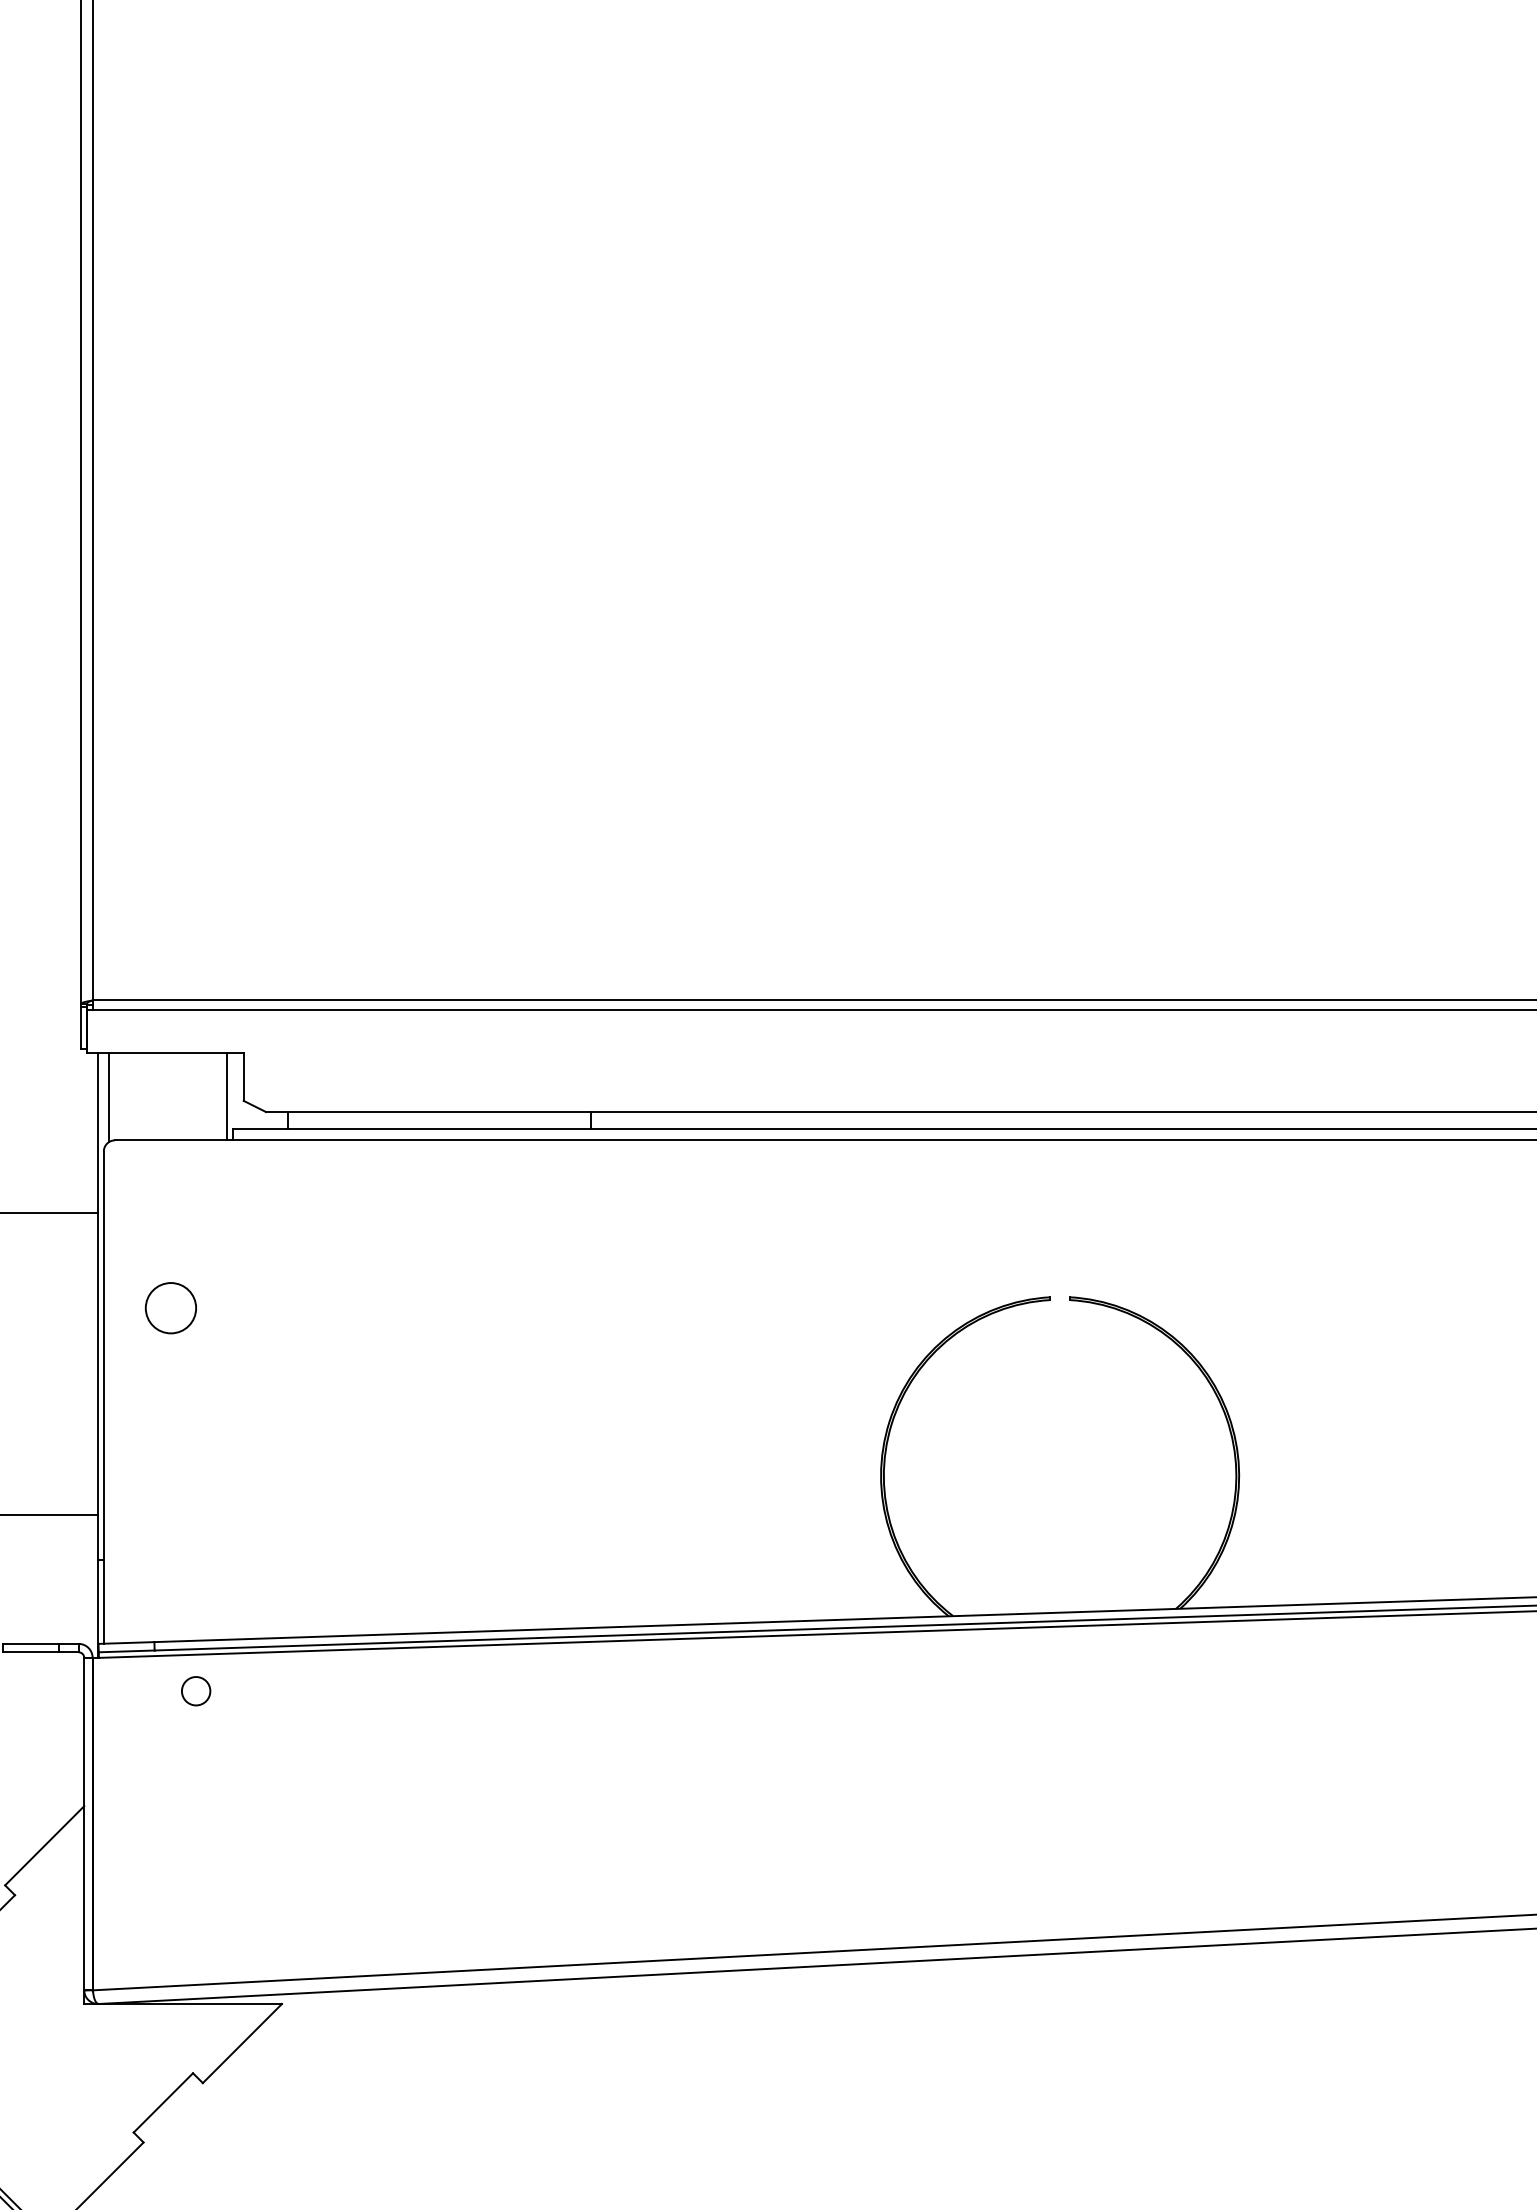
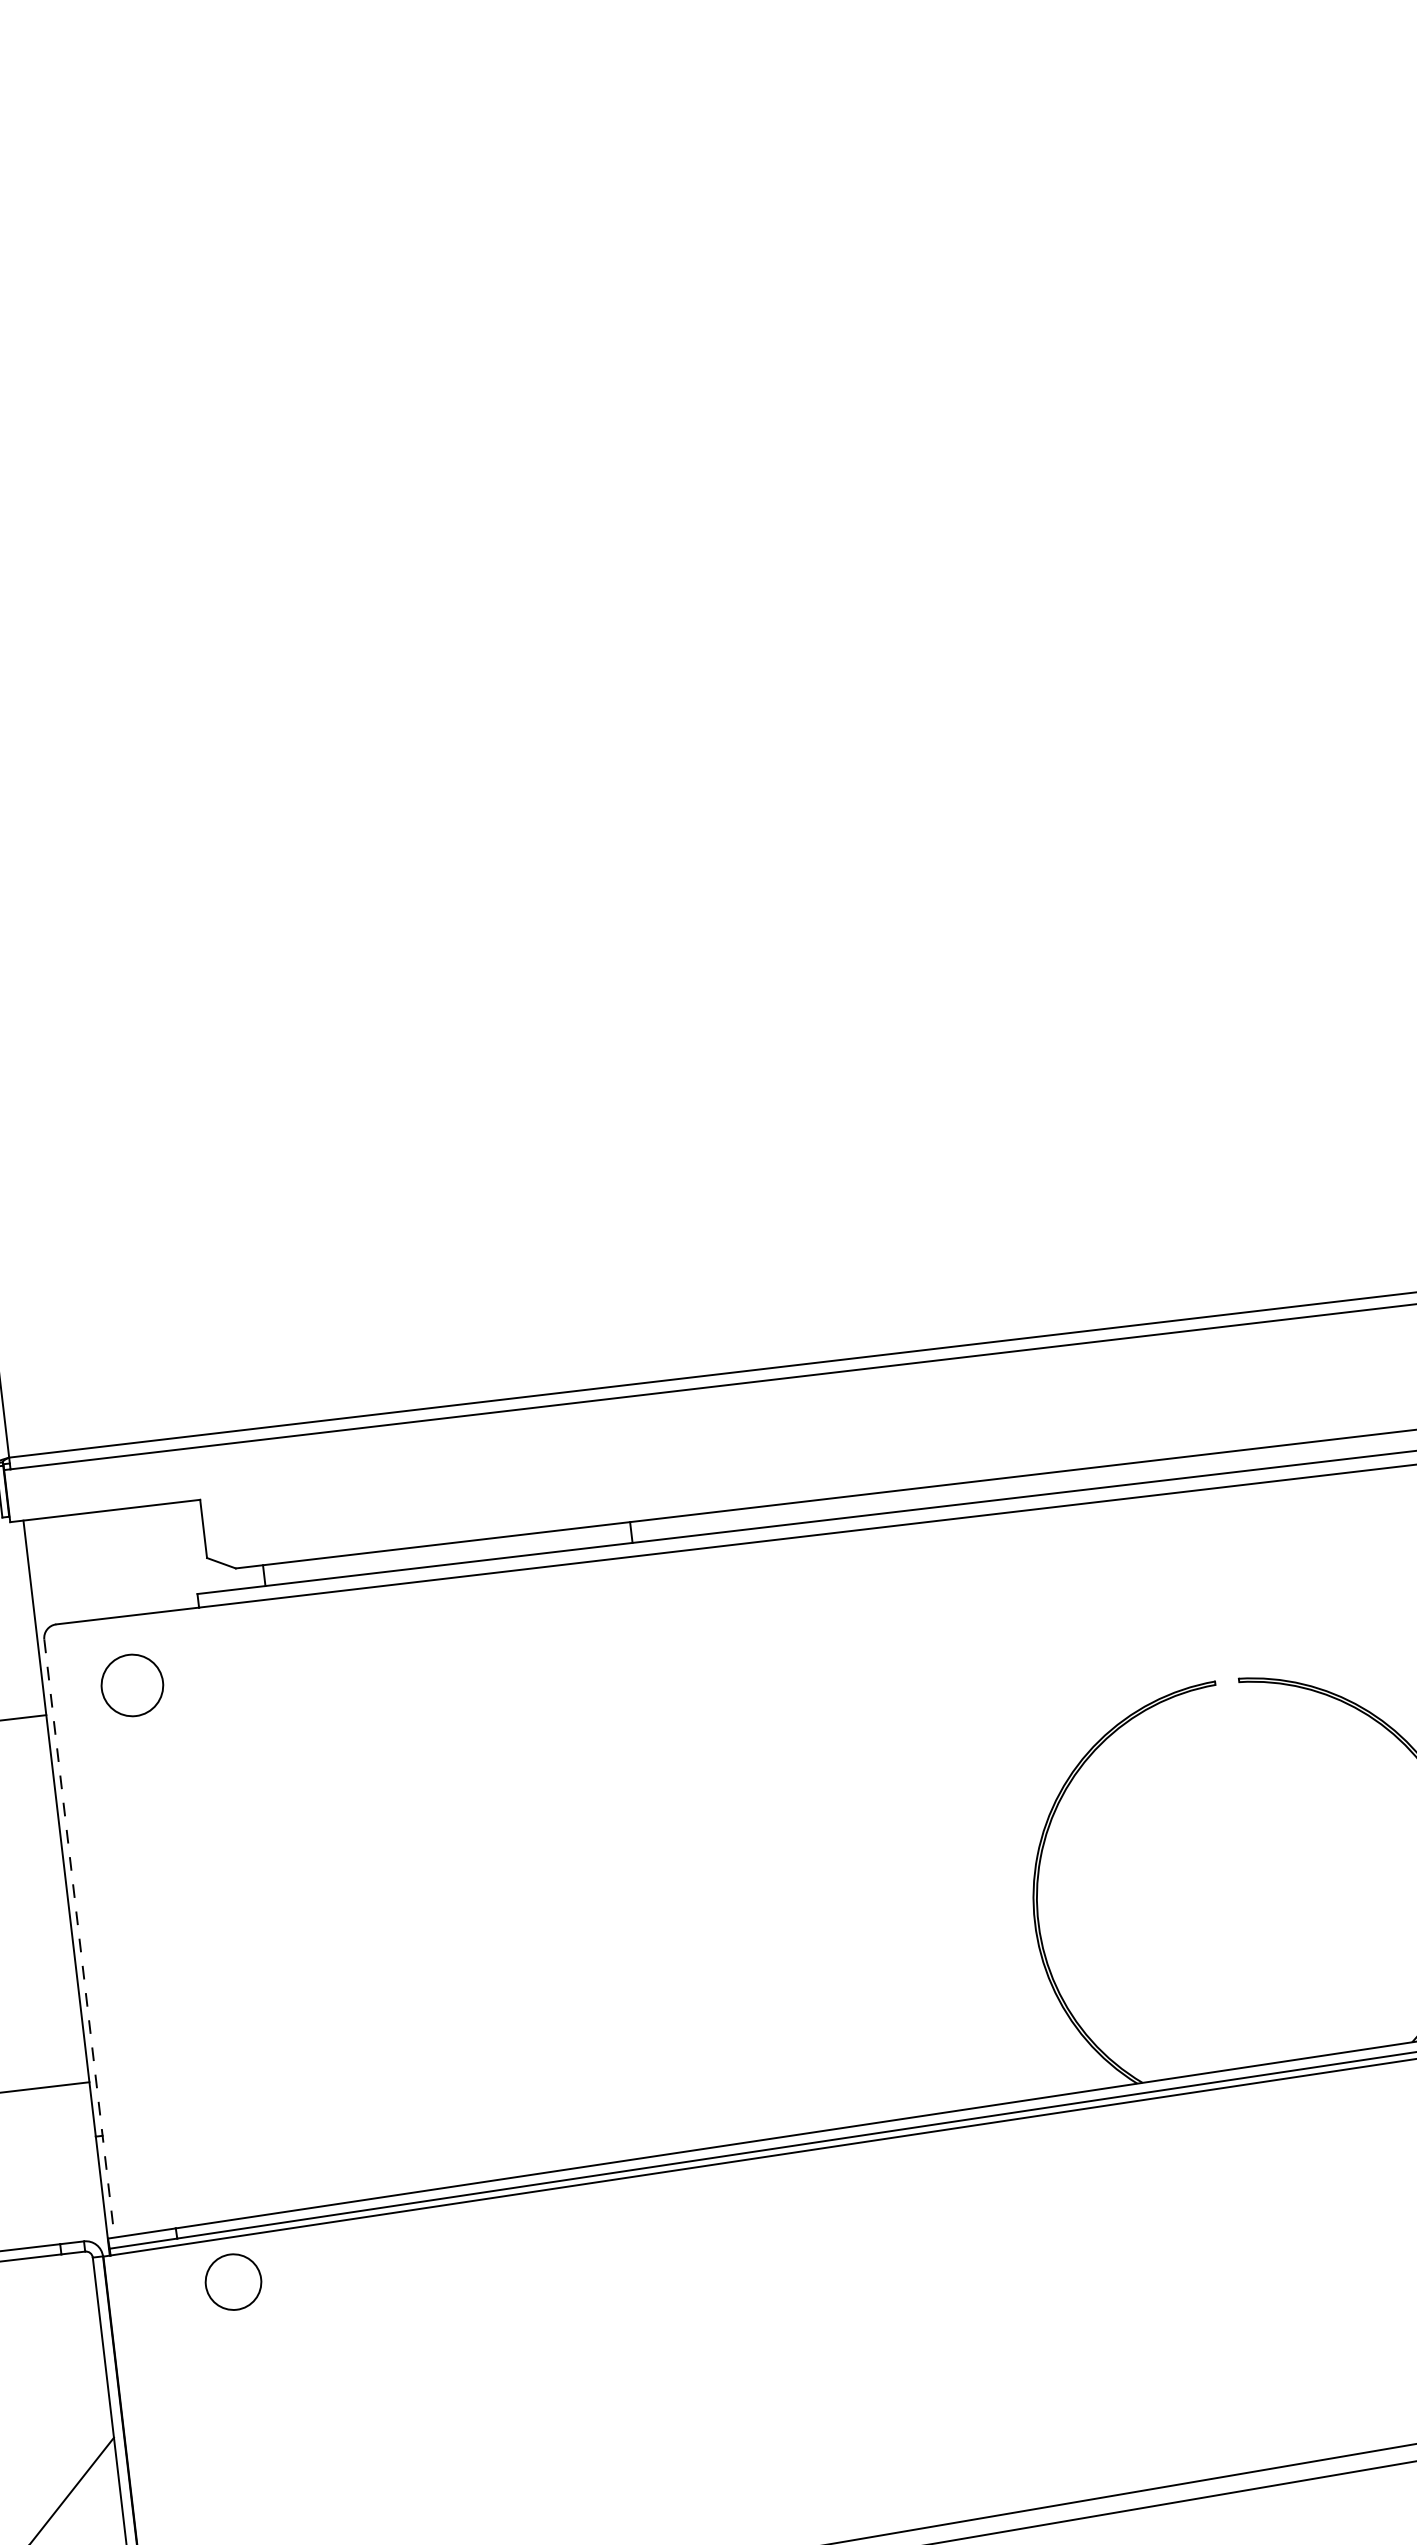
line: (109, 1096) -> (43, 1571), removed
line: (226, 1096) -> (185, 1555), removed
circle: (170, 1308) -> (131, 1685), moved
line: (103, 1398) -> (79, 1939), solid -> dashed
circle: (195, 1691) -> (232, 2282), size x1.6

